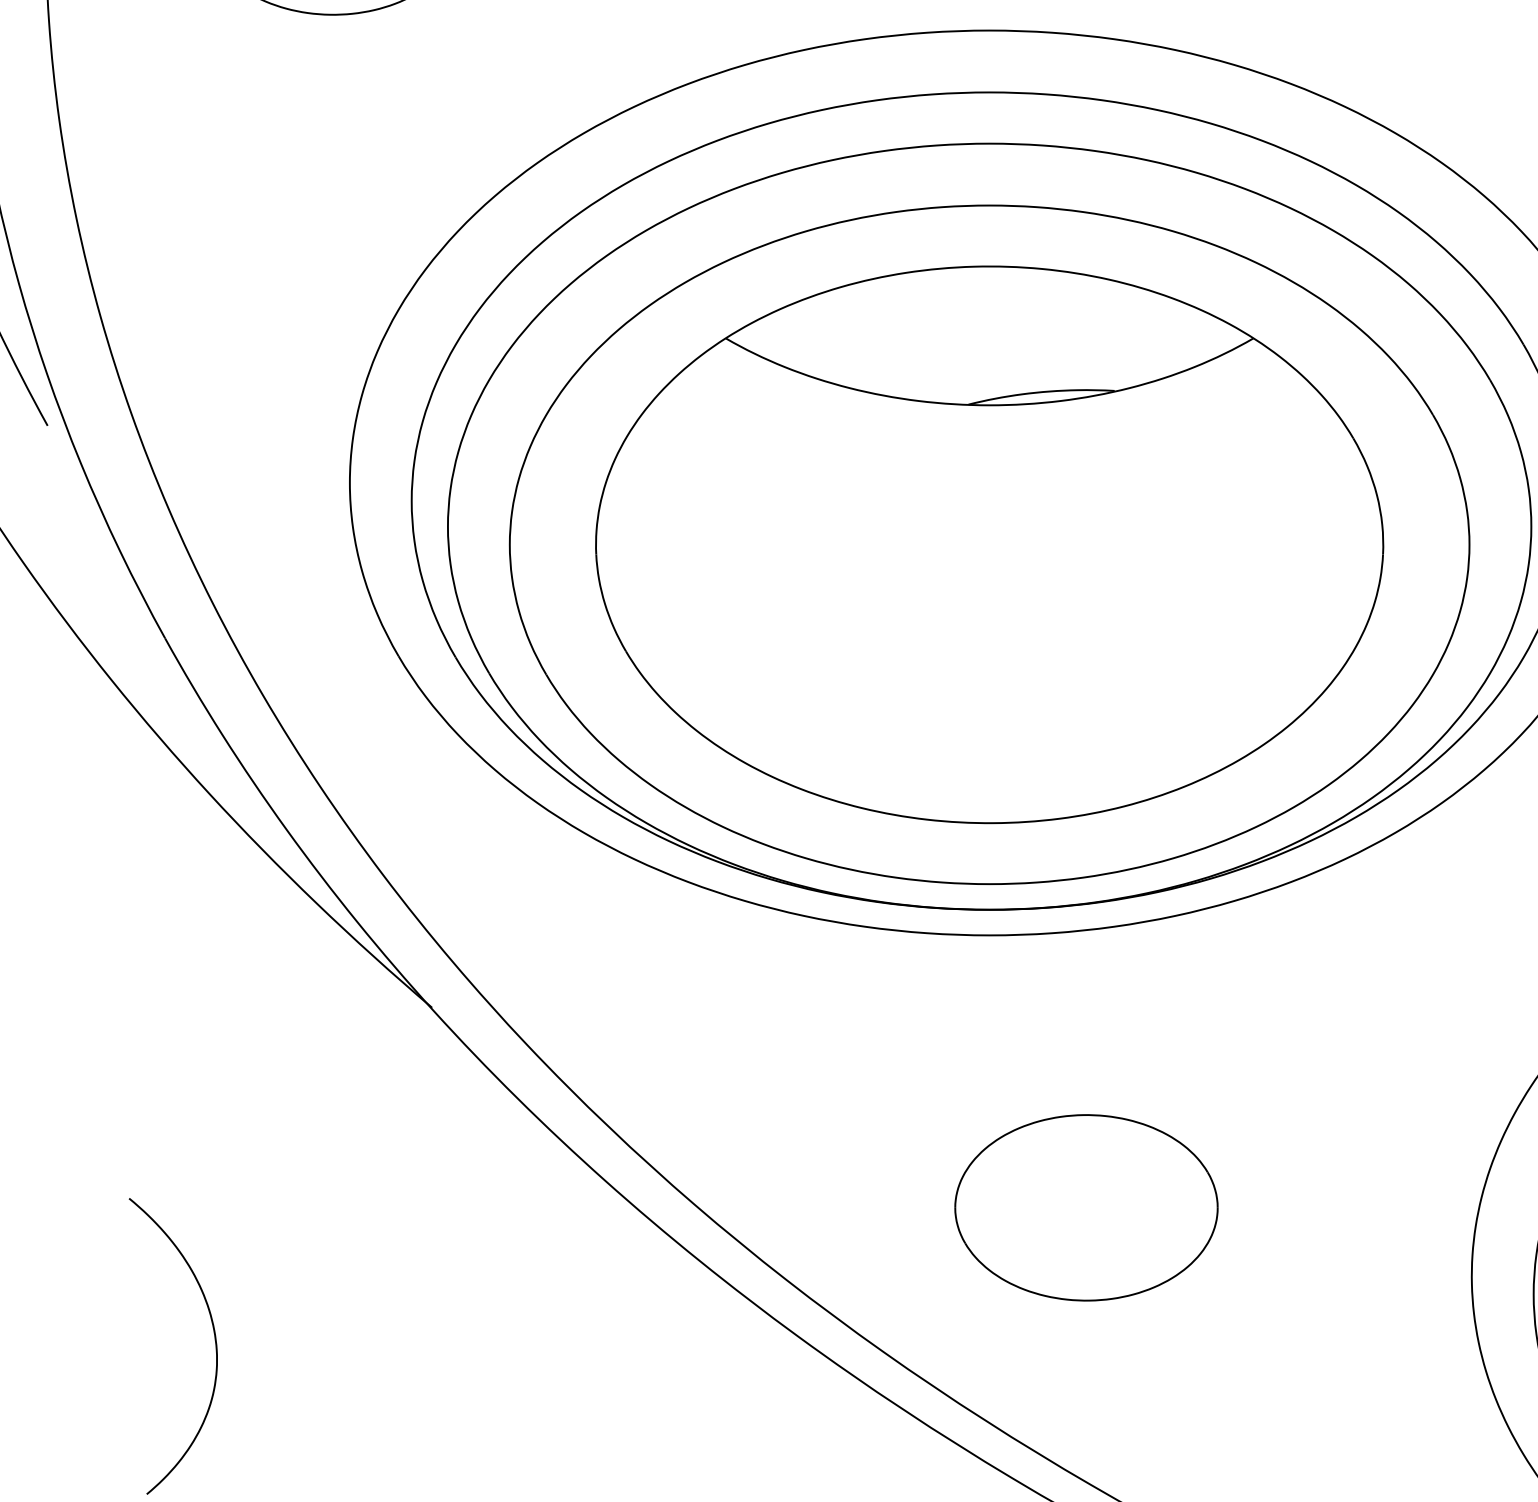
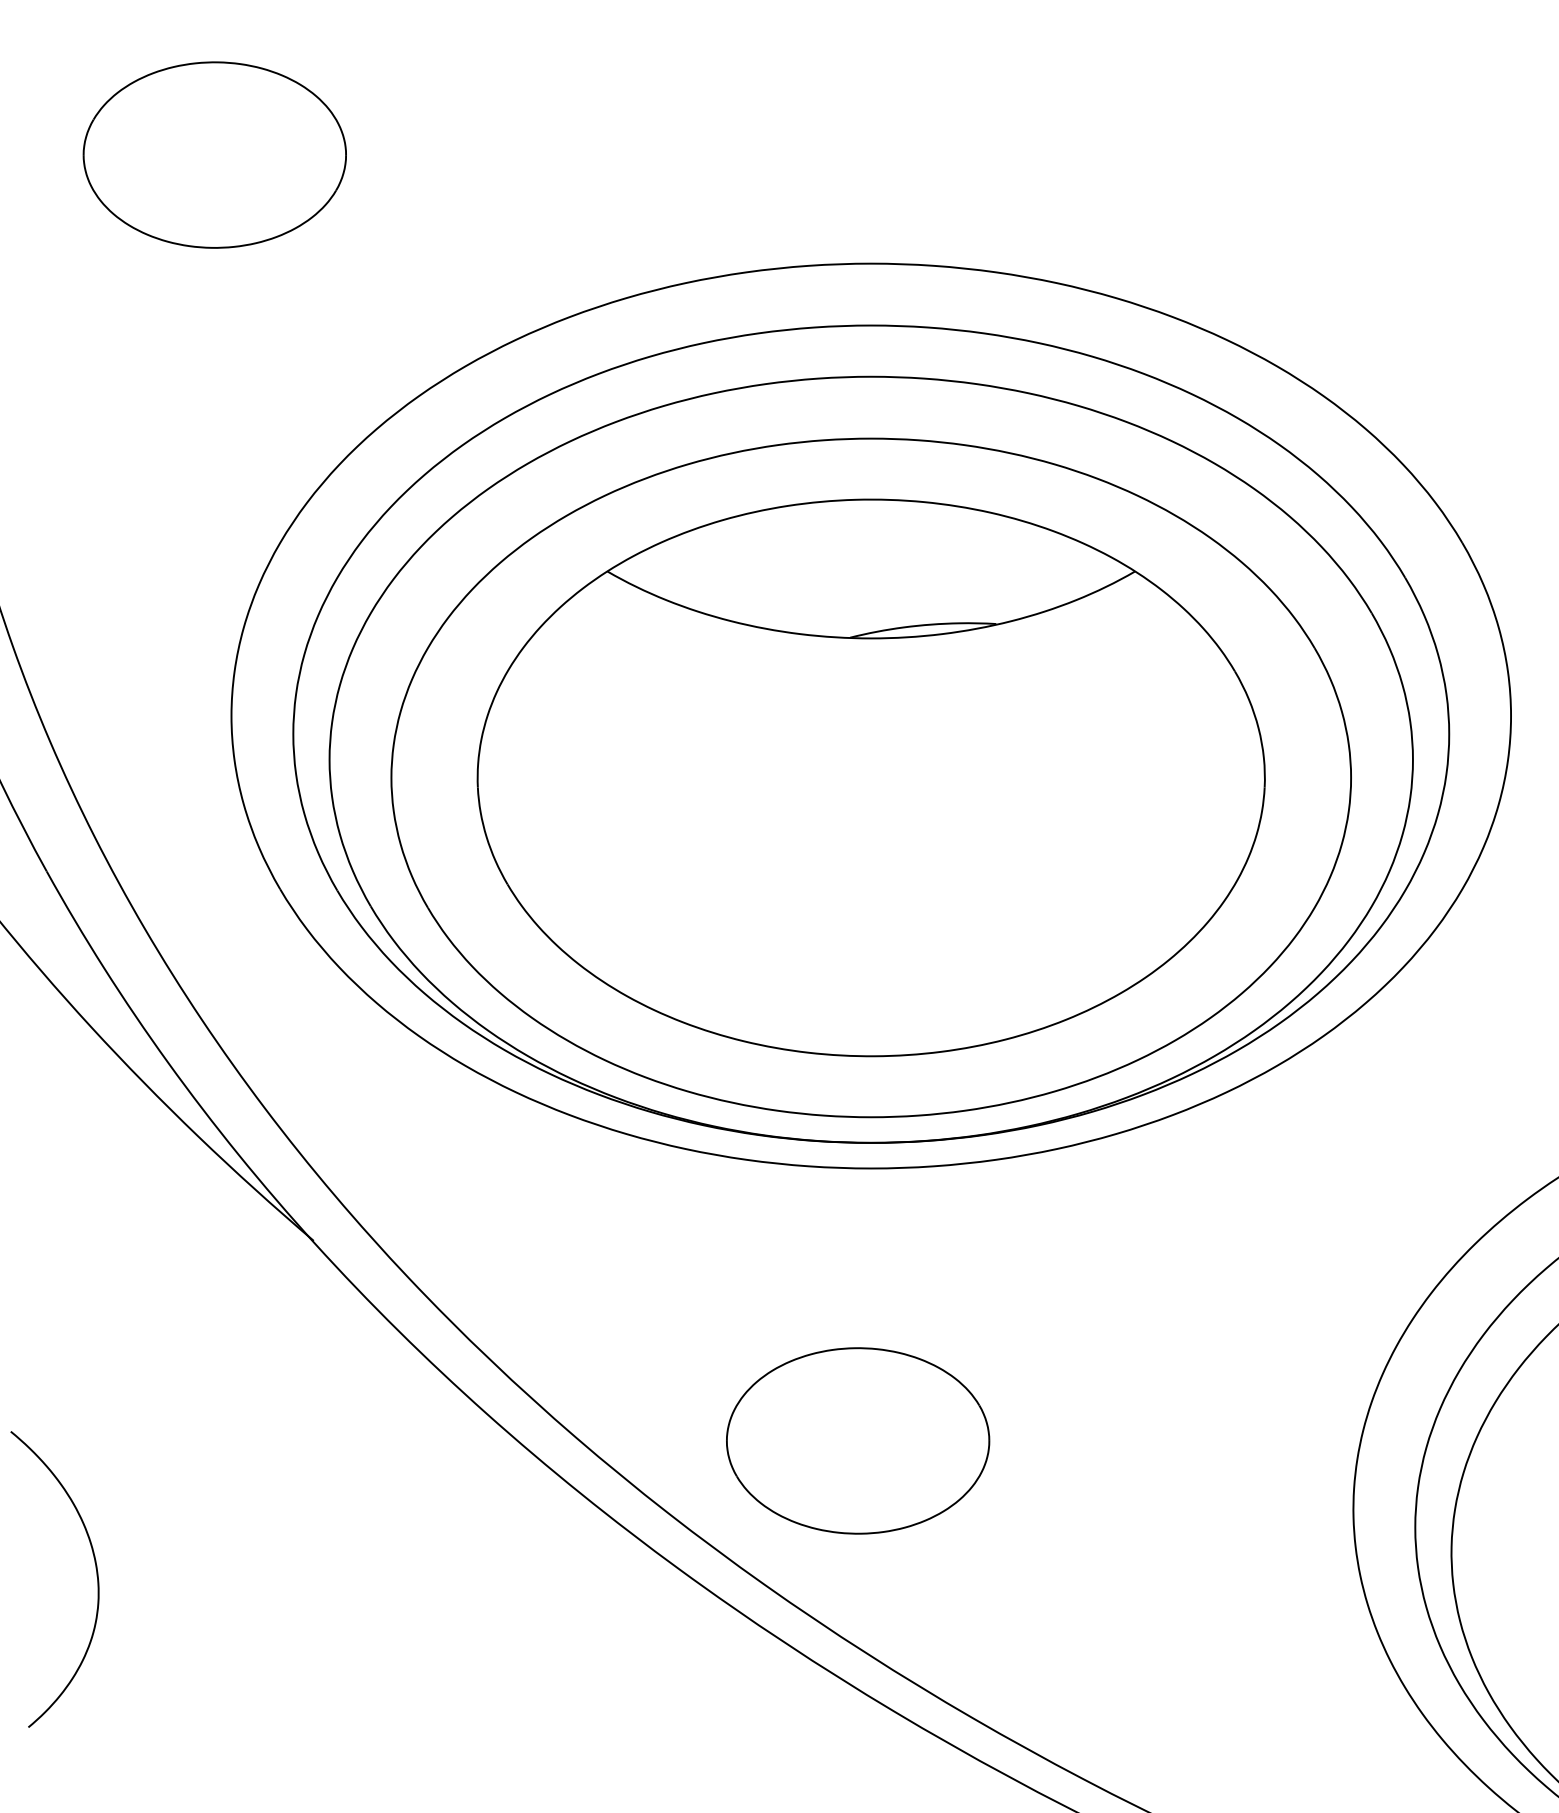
part: (1086, 1207) -> (858, 1440), moved

